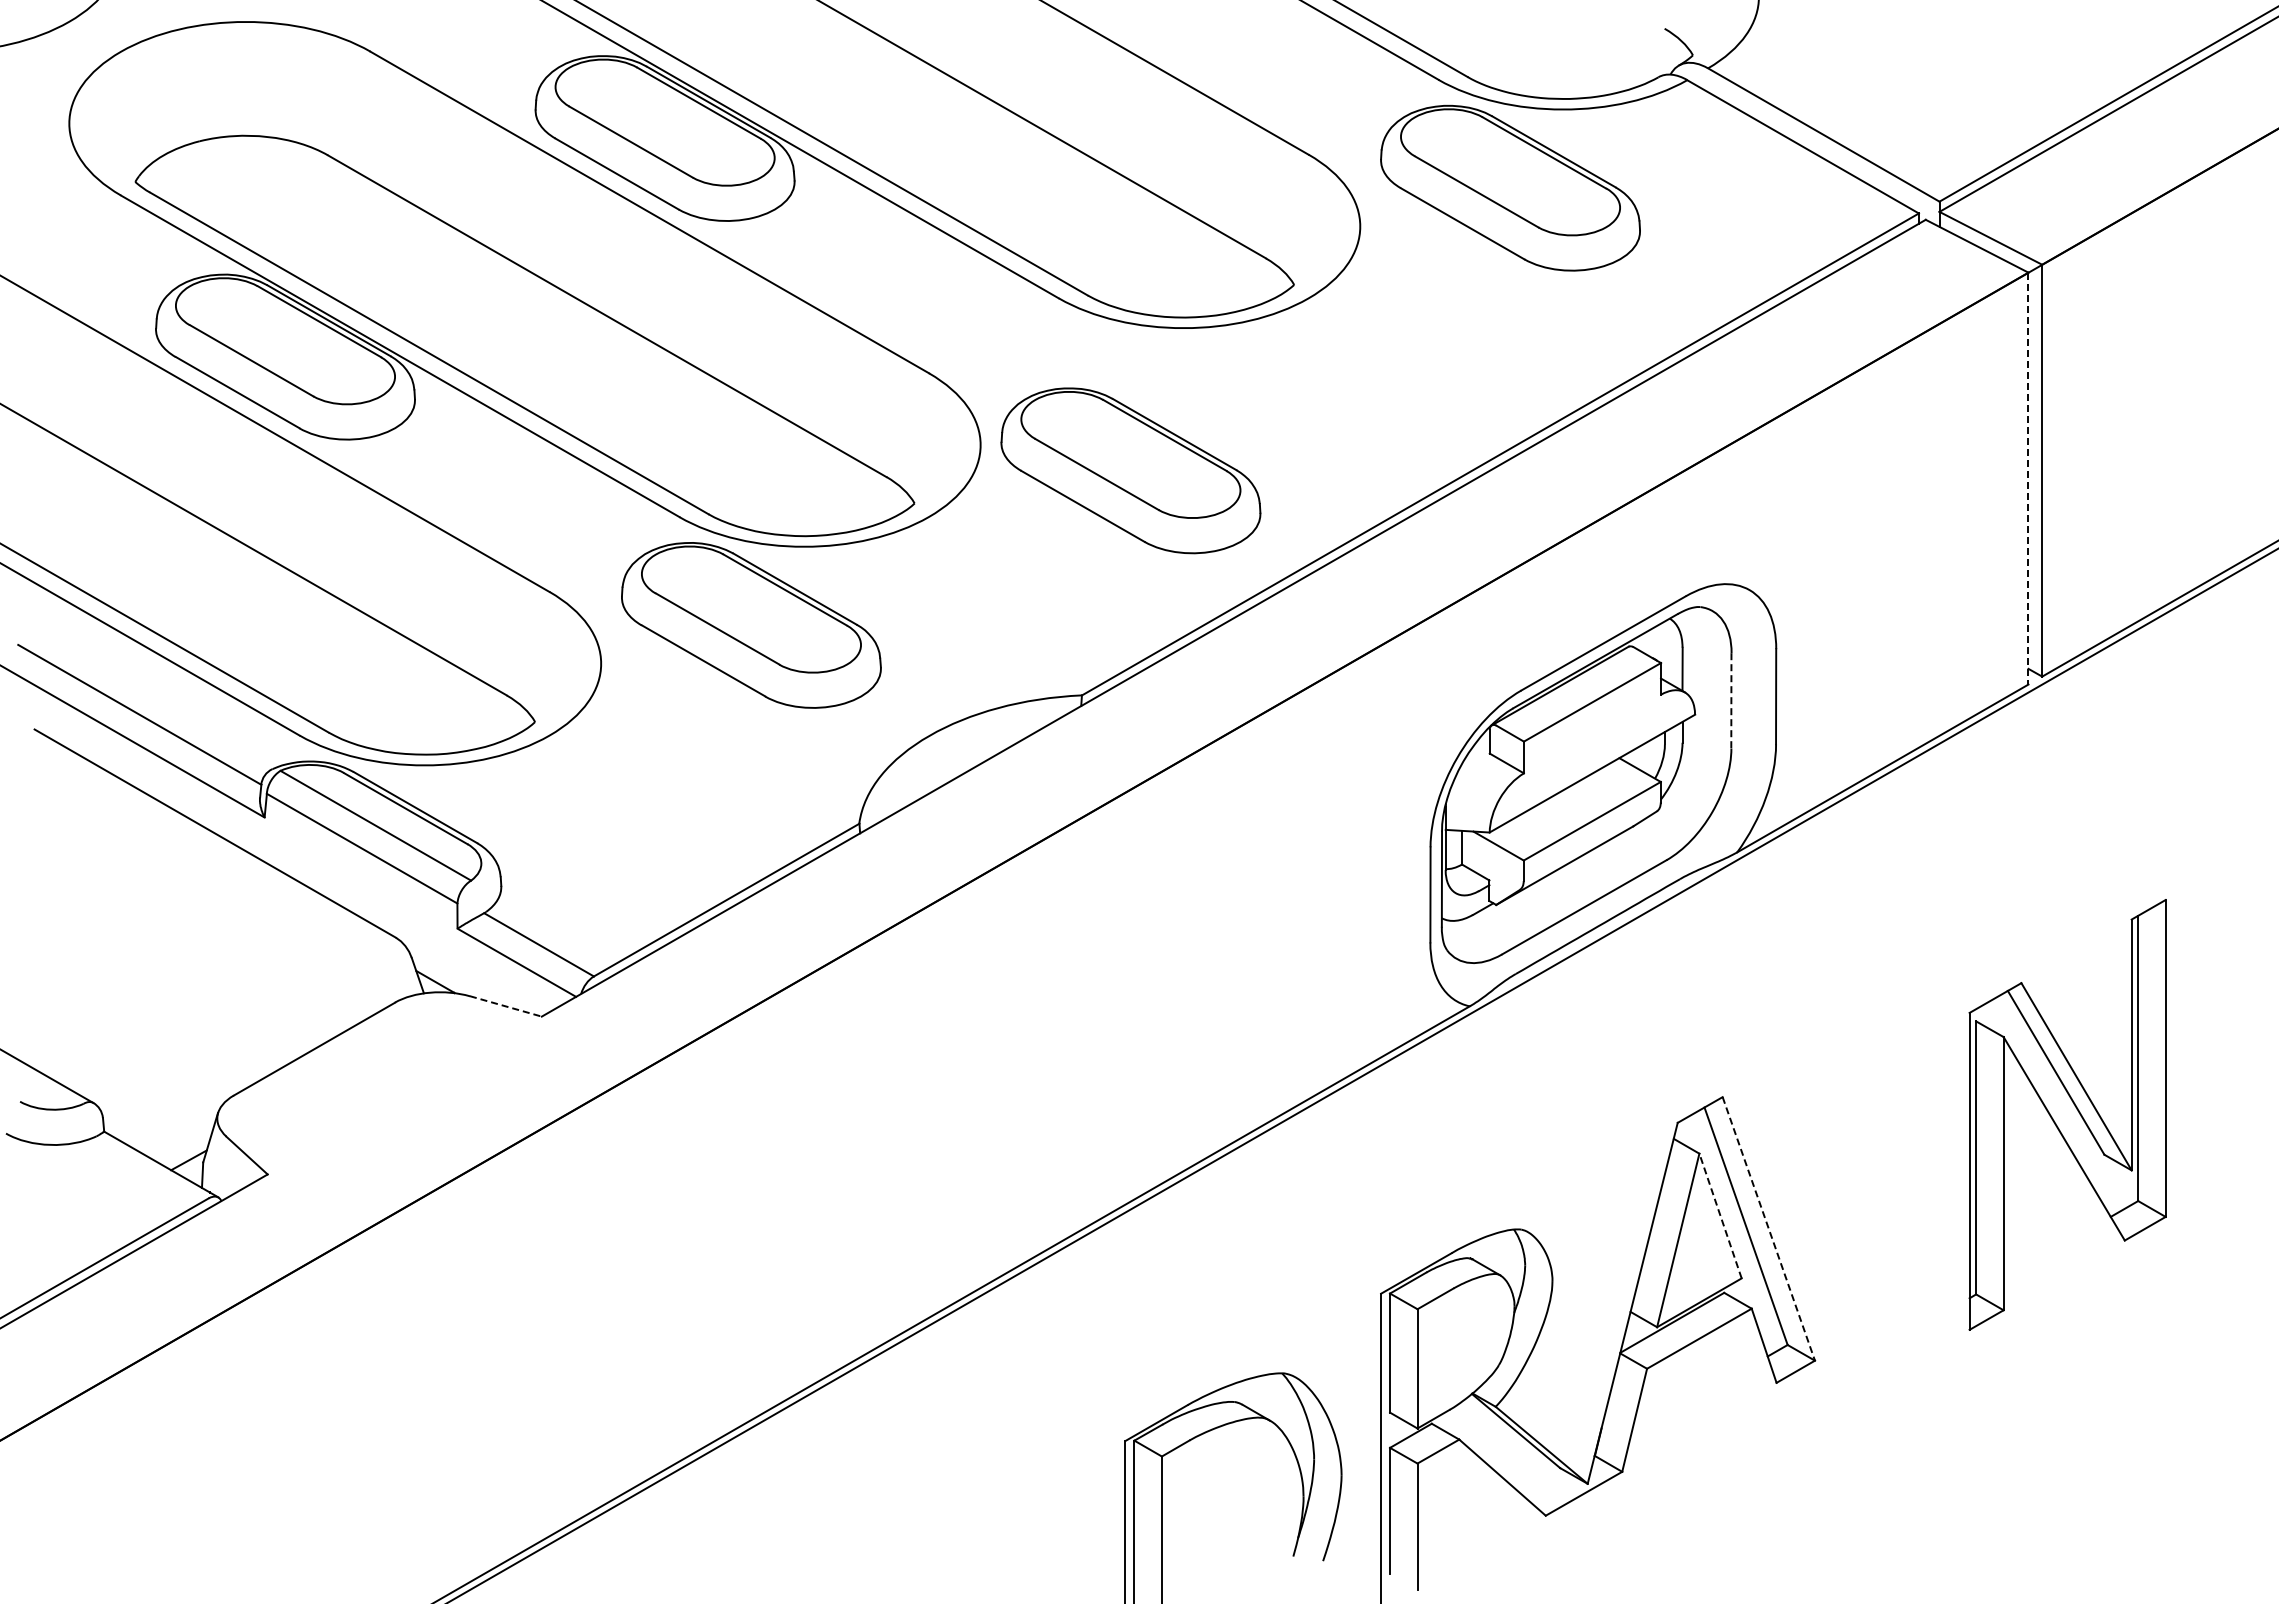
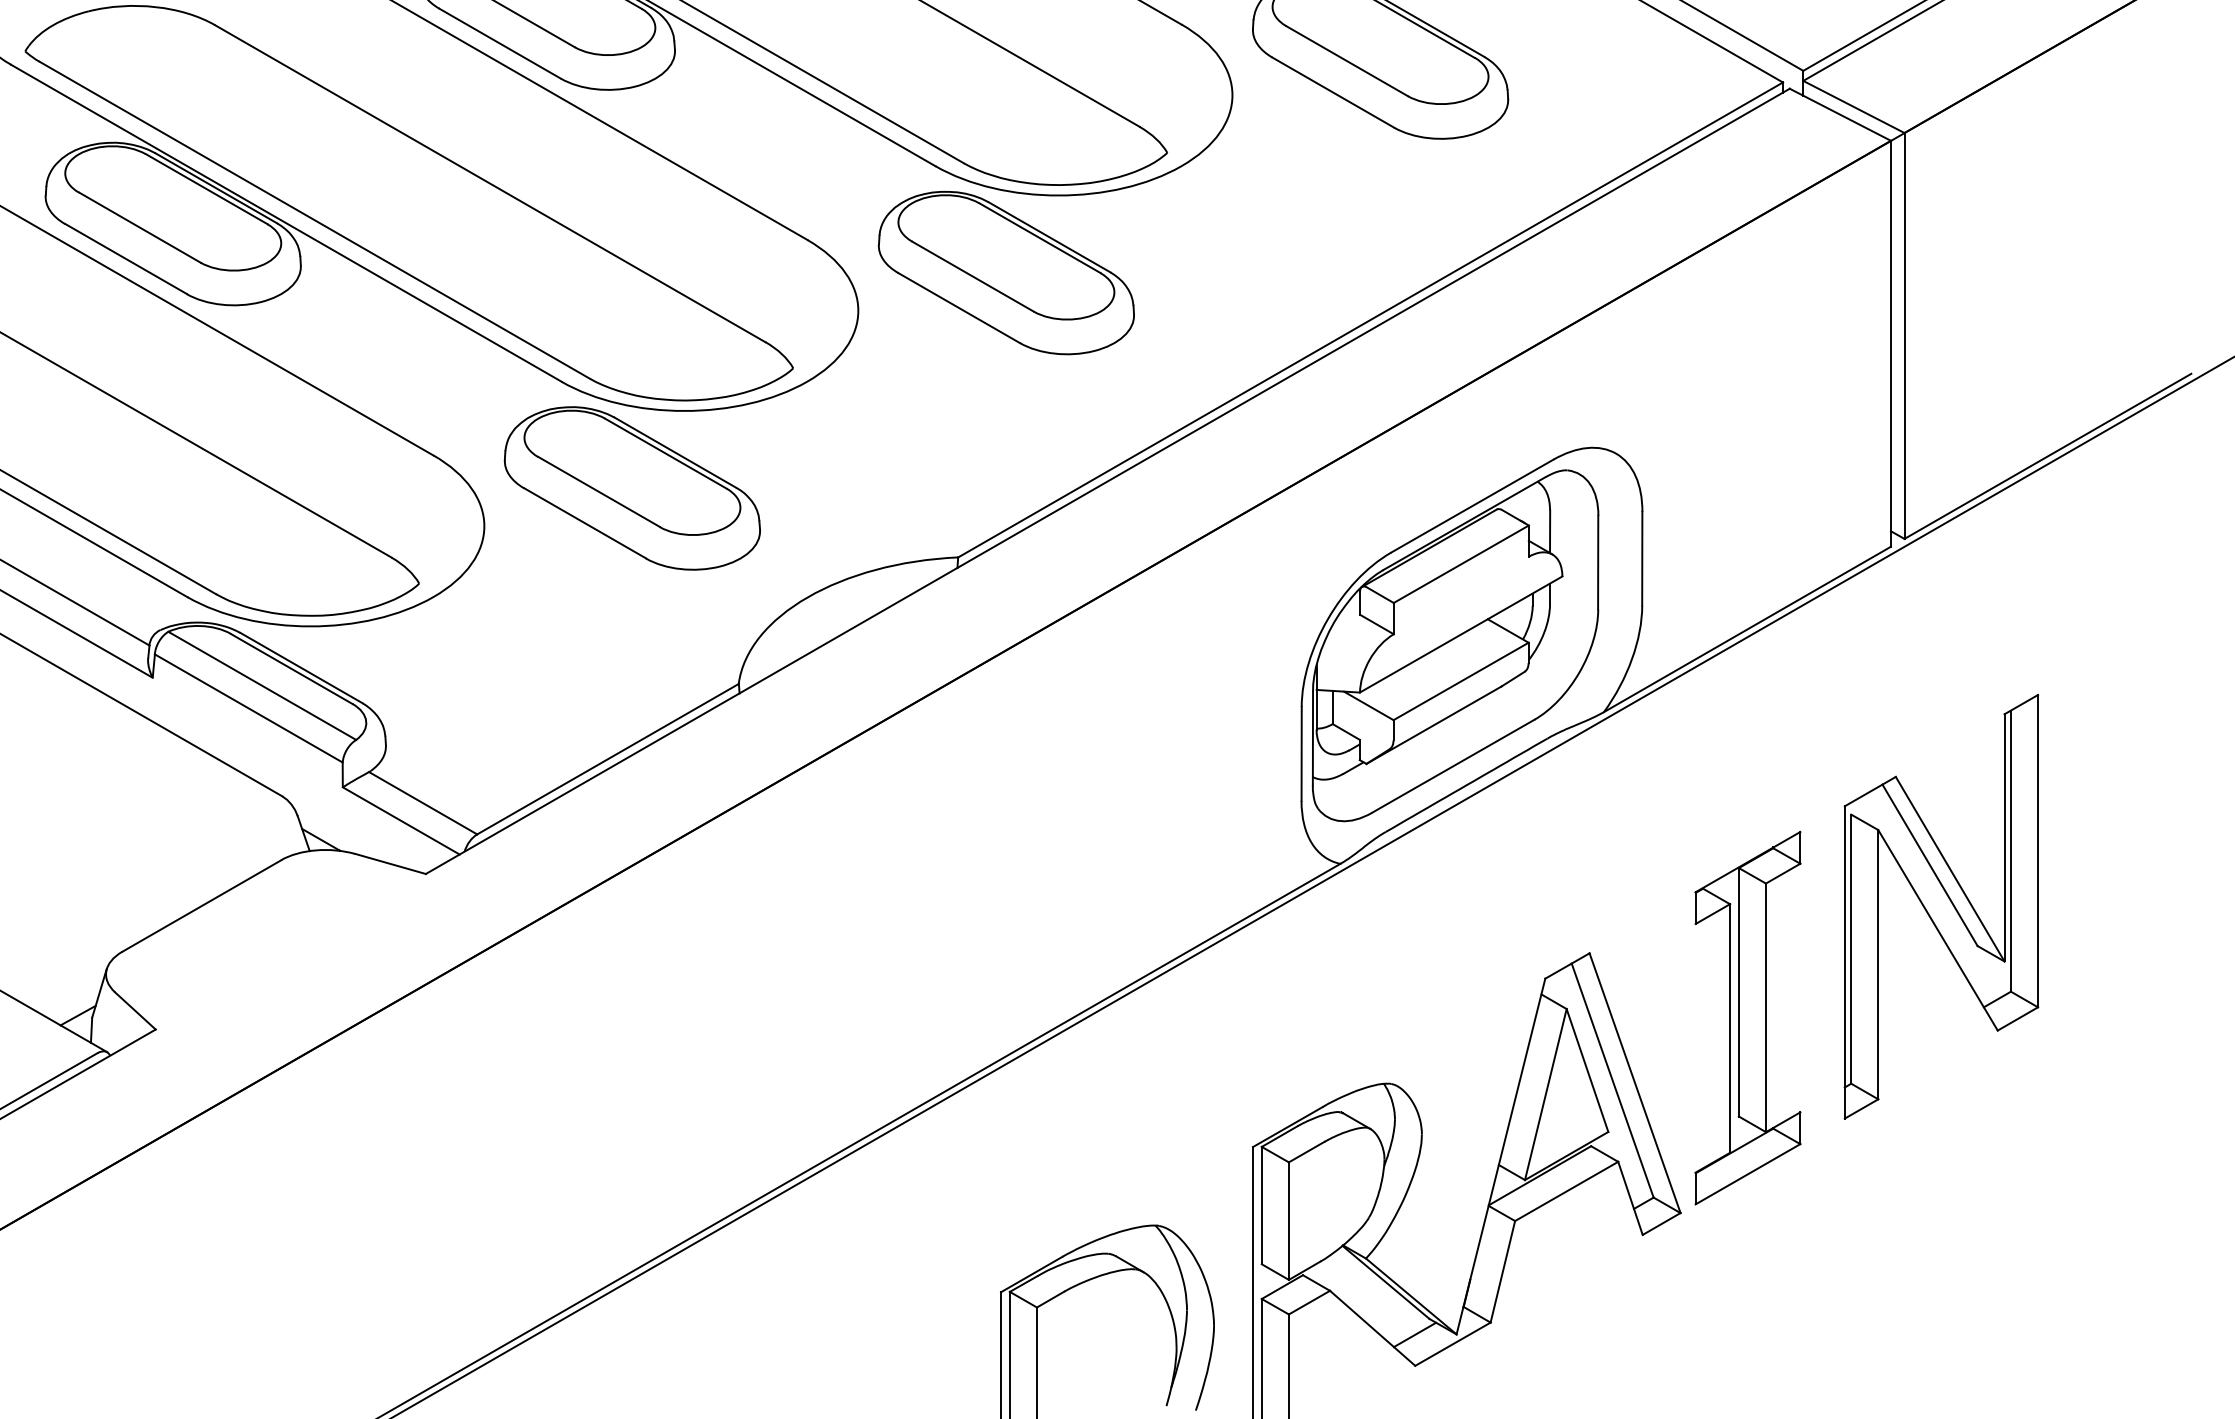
part: (1130, 470) -> (1006, 272), moved
line: (2028, 478) -> (1890, 343), dashed -> solid
line: (1731, 700) -> (1598, 562), dashed -> solid
line: (506, 1006) -> (391, 864), dashed -> solid
part: (2067, 1114) -> (1941, 906), moved
part: (1883, 1162) -> (1748, 1017), added
line: (1720, 1216) -> (1587, 1070), dashed -> solid
line: (1768, 1228) -> (1634, 1082), dashed -> solid
line: (1545, 1484) -> (1415, 1335), added

